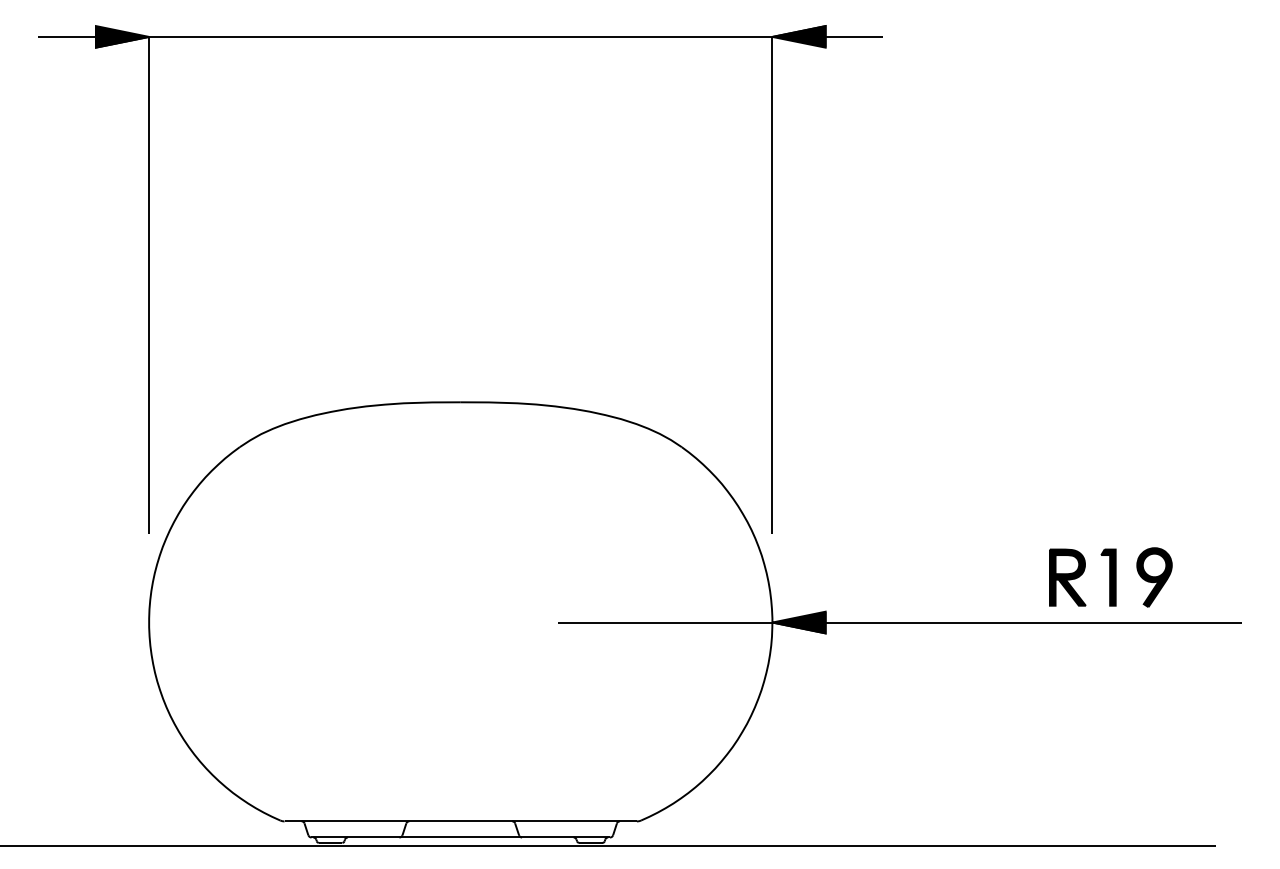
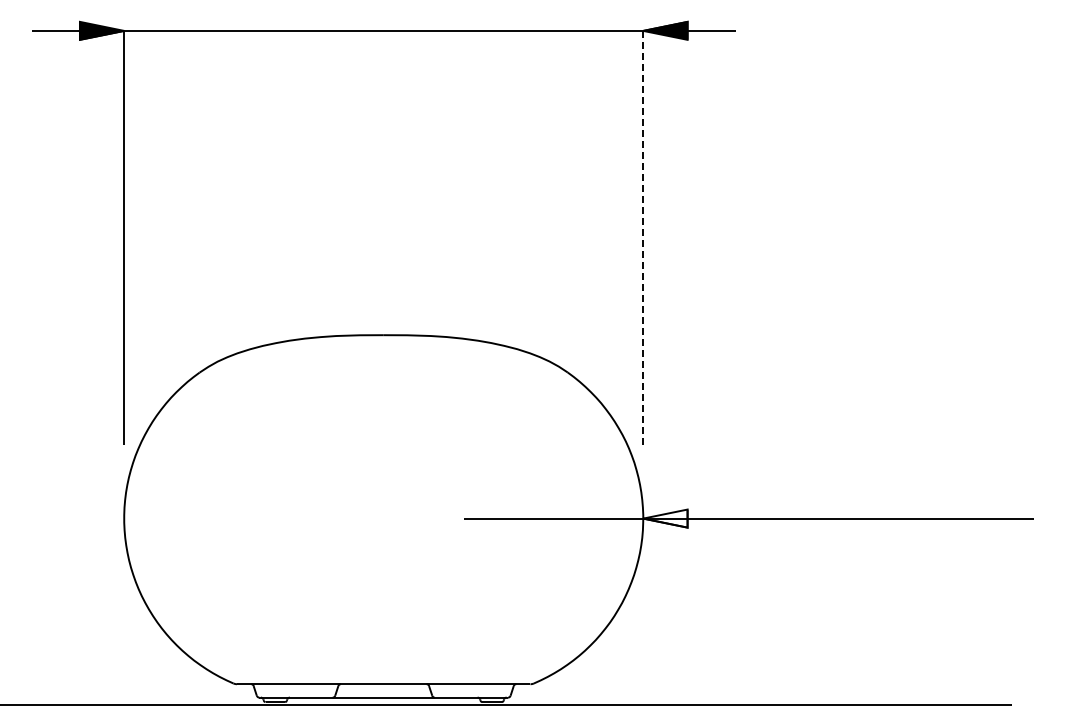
line: (772, 285) -> (643, 237), solid -> dashed
part: (1110, 576) -> (924, 480), removed
fill: (799, 622) -> (665, 518), removed

